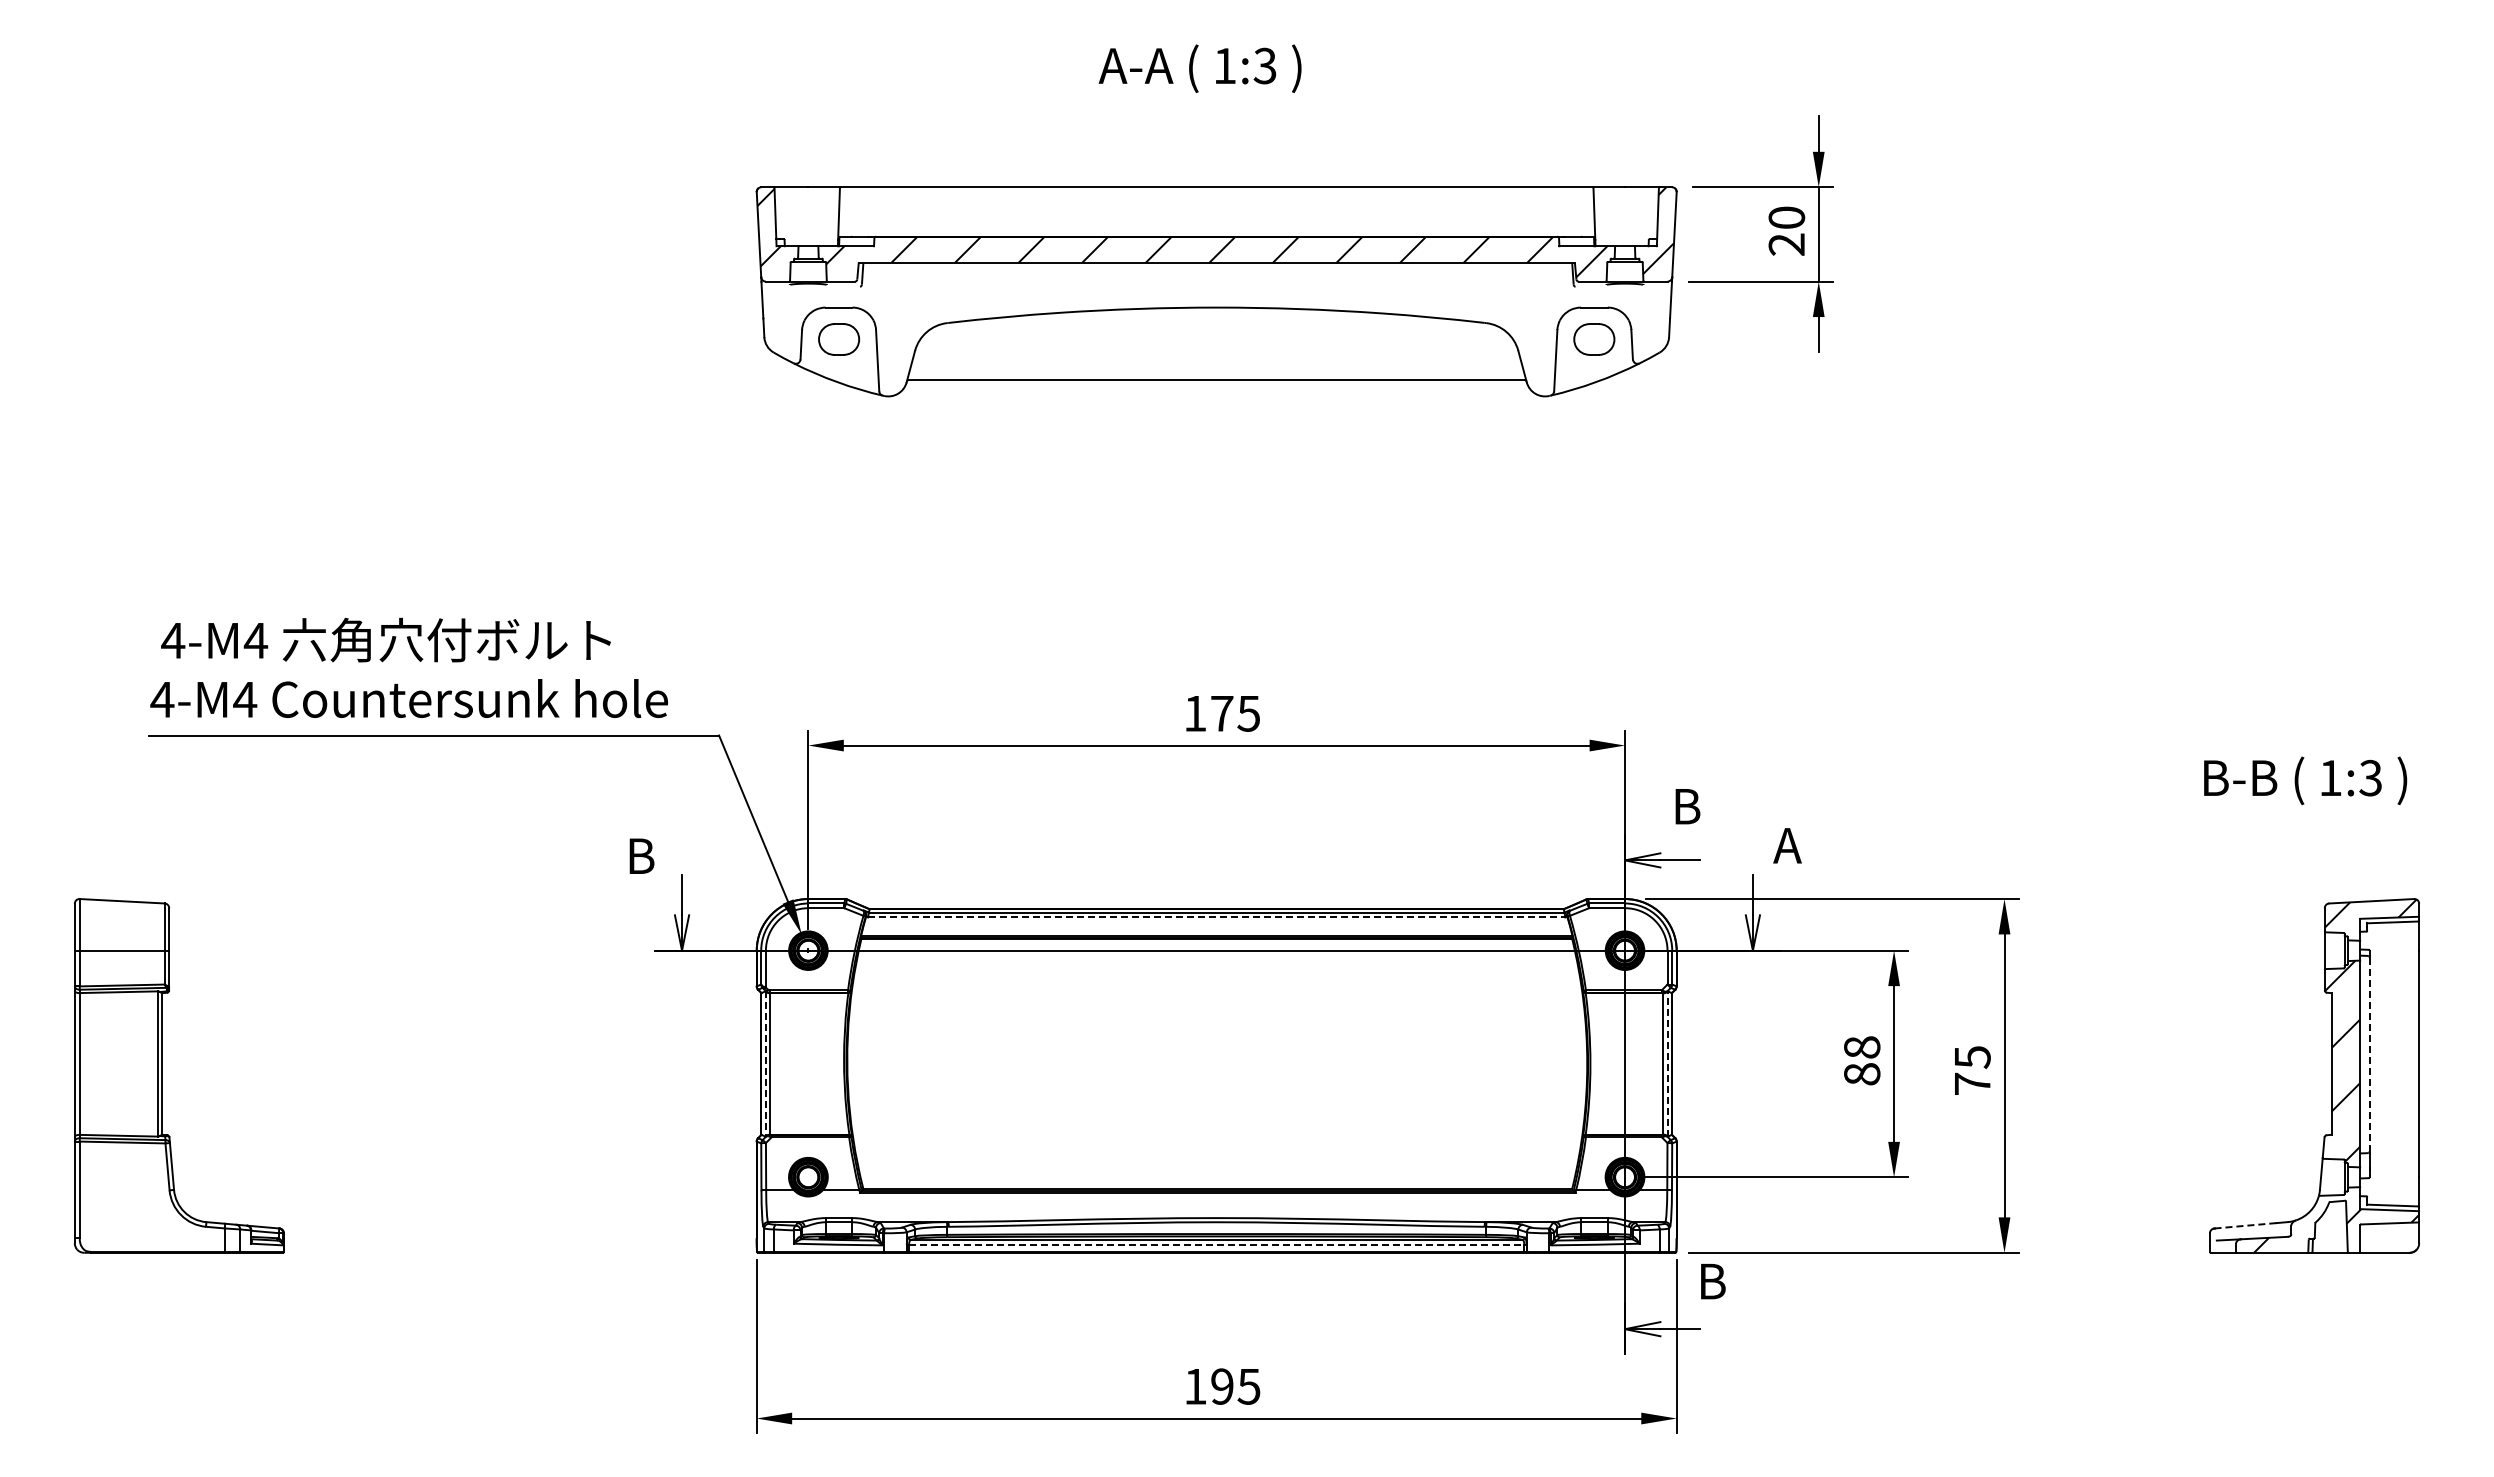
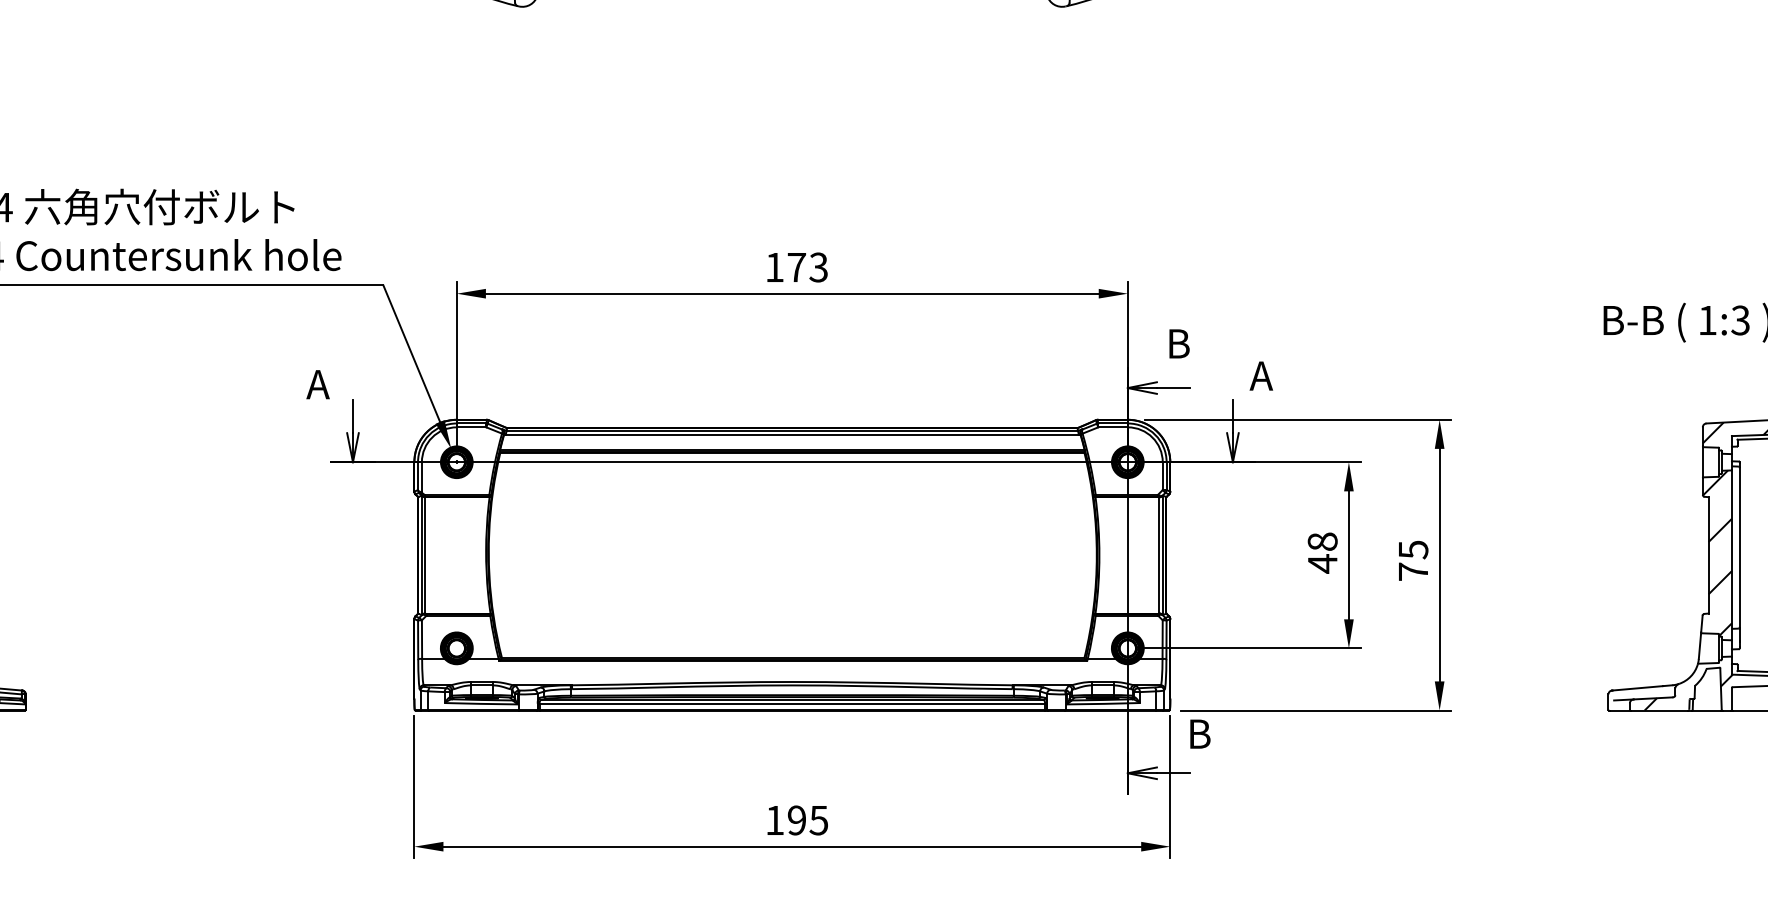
text: (1248, 713) -> (818, 267), 175 -> 173
text: (639, 855) -> (318, 384), B -> A
line: (1216, 917) -> (792, 434), dashed -> solid
line: (2369, 1055) -> (1739, 548), dashed -> solid
line: (765, 1063) -> (421, 554), dashed -> solid
line: (1667, 1063) -> (1162, 554), dashed -> solid
text: (1862, 1074) -> (1322, 564), 88 -> 48
line: (2245, 1225) -> (1637, 688), dashed -> solid
line: (1216, 1244) -> (792, 703), dashed -> solid

